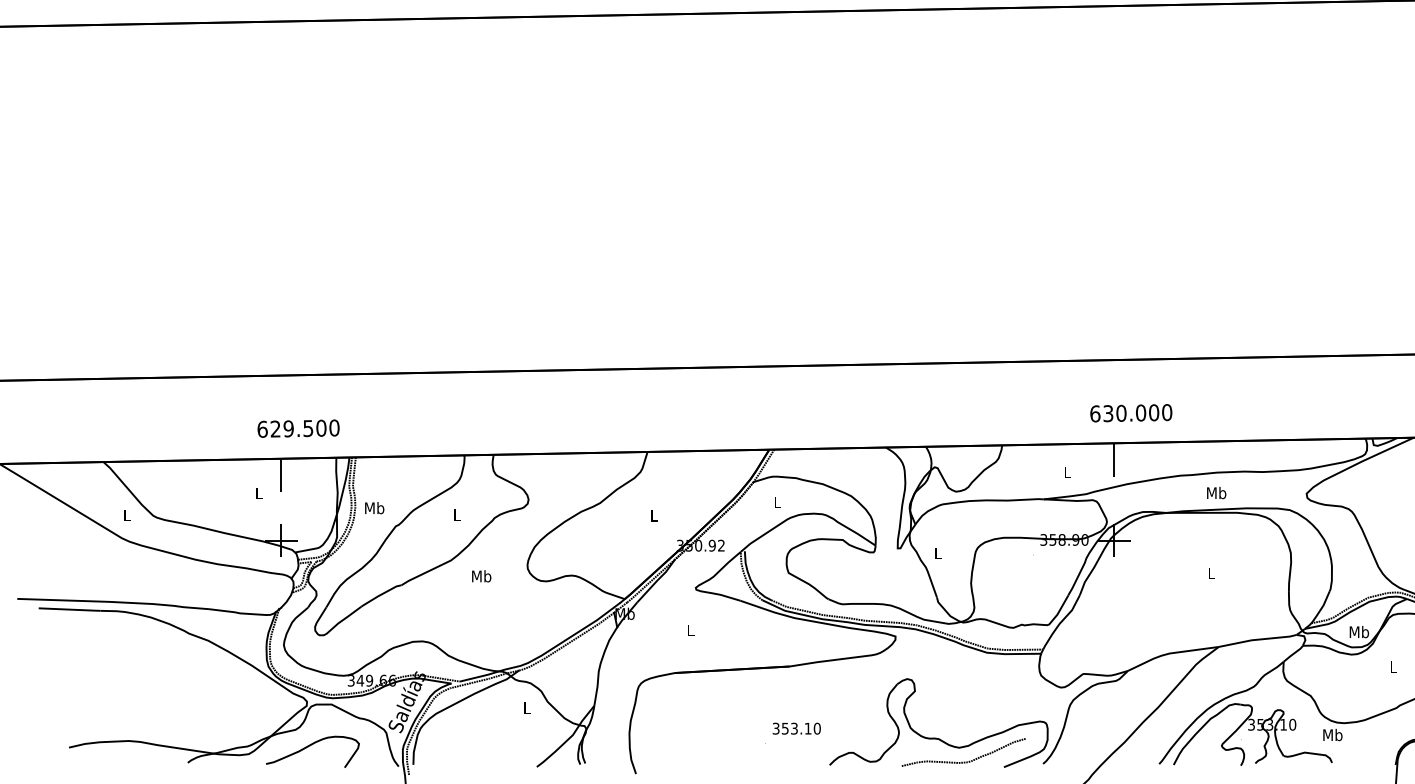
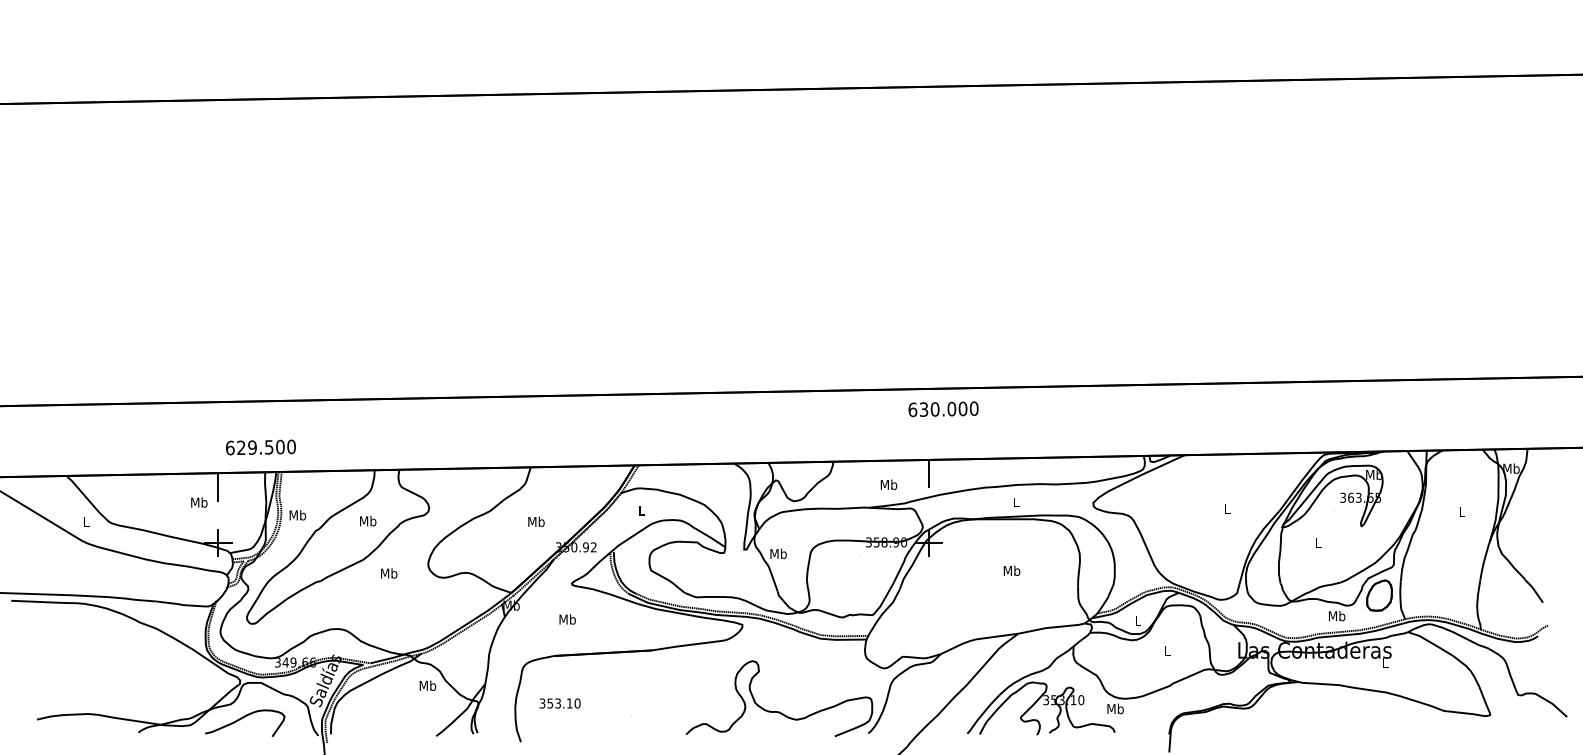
text: (1131, 413) -> (943, 409), moved
text: (298, 428) -> (260, 447), moved
text: (1066, 472) -> (888, 484), L -> Mb
text: (259, 493) -> (199, 502), L -> Mb
text: (1216, 493) -> (1016, 502), Mb -> L
text: (457, 515) -> (368, 521), L -> Mb
text: (654, 515) -> (536, 521), L -> Mb
text: (937, 552) -> (778, 553), L -> Mb
text: (1210, 572) -> (1011, 570), L -> Mb
text: (690, 630) -> (567, 619), L -> Mb
text: (1359, 631) -> (1138, 620), Mb -> L
text: (526, 707) -> (427, 685), L -> Mb
text: (796, 728) -> (559, 703), moved
curve: (963, 761) -> (800, 731), removed

